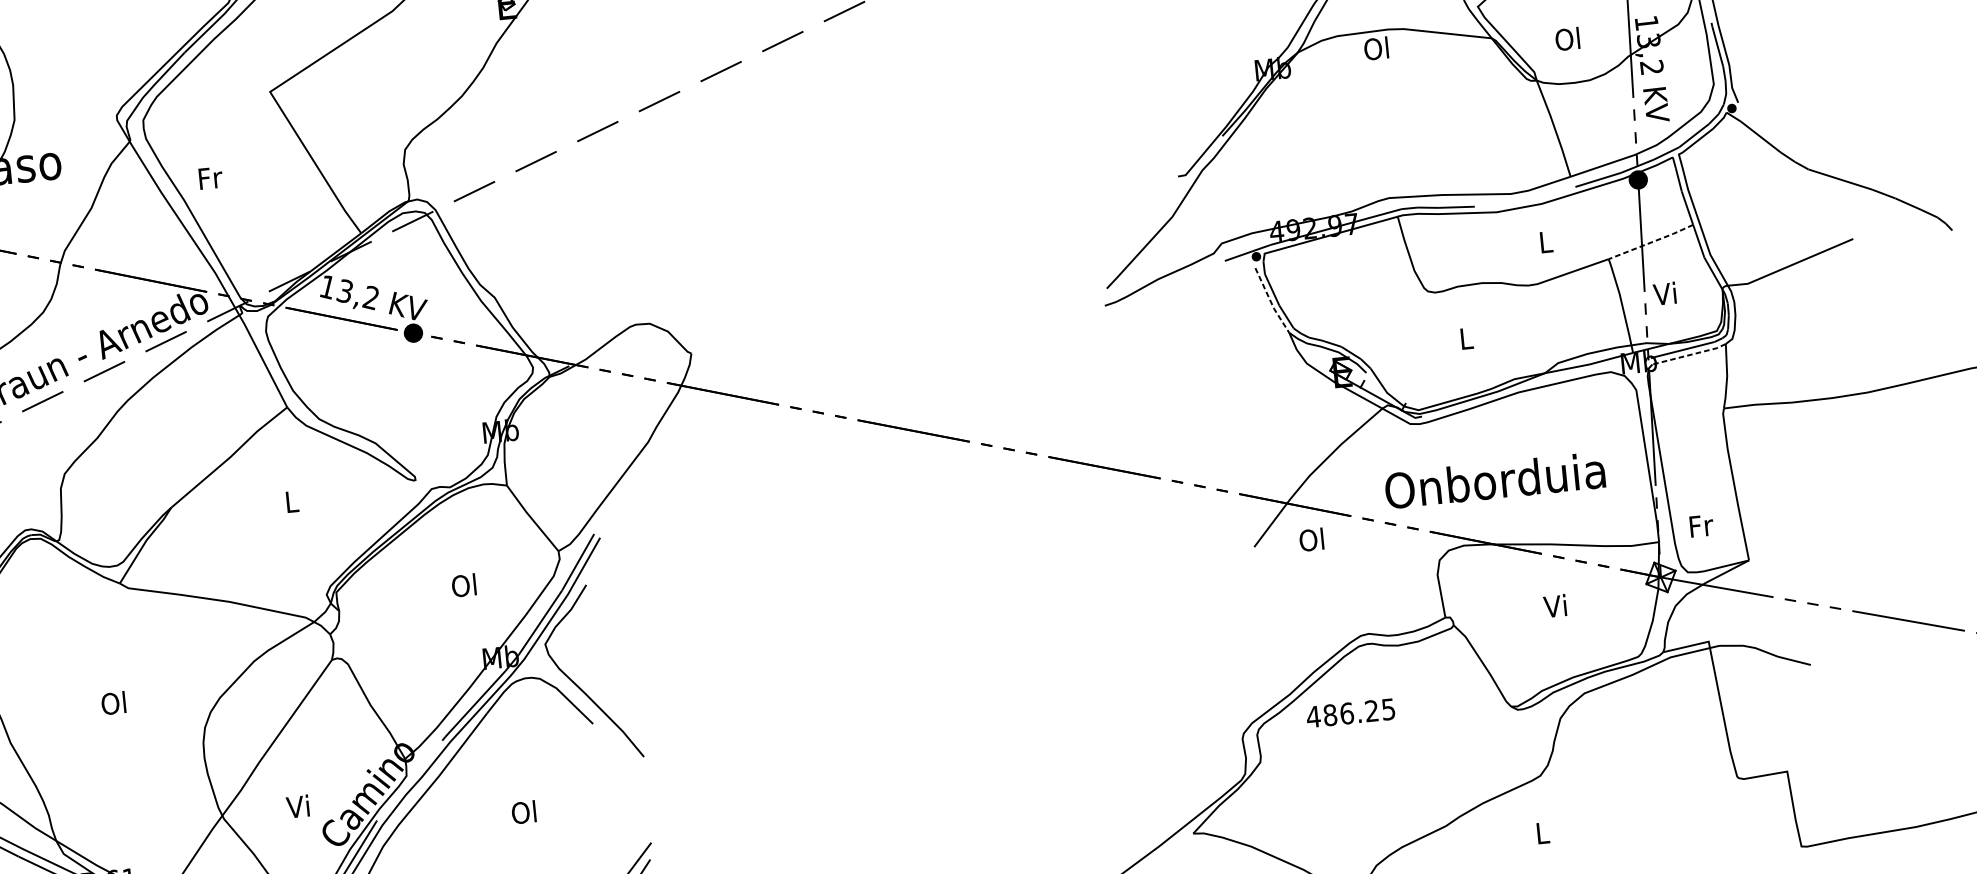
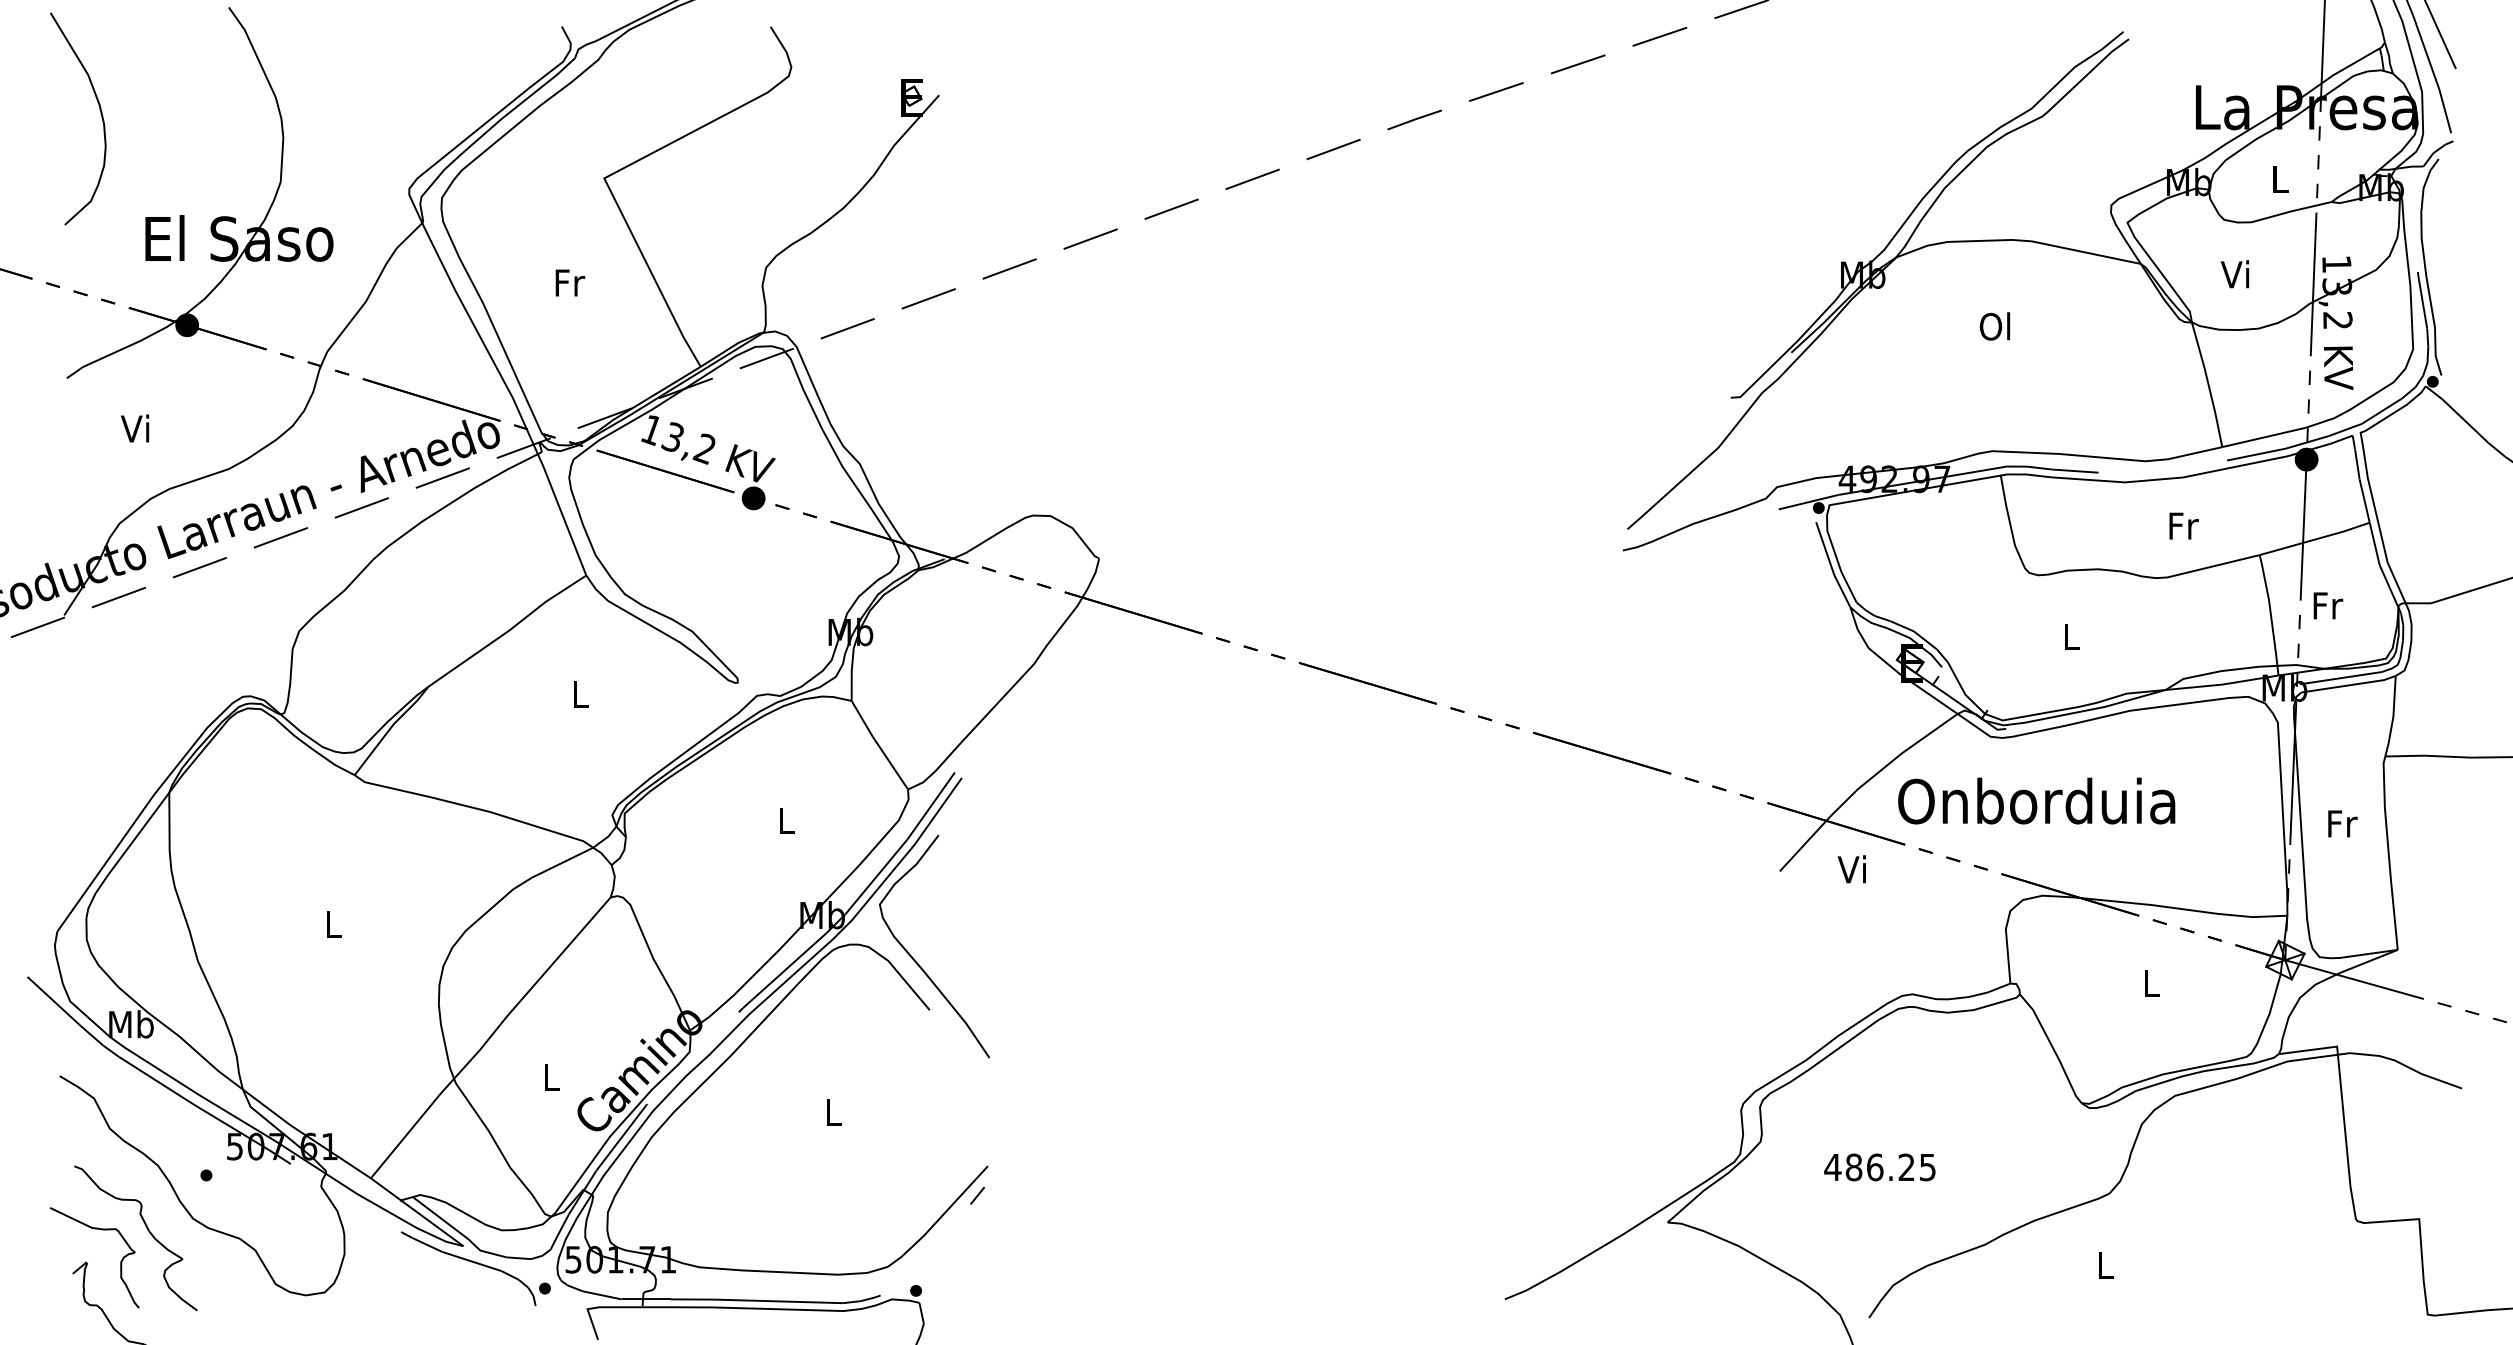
text: (1567, 39) -> (2235, 274), Ol -> Vi
text: (1375, 48) -> (1994, 326), moved
text: (210, 177) -> (570, 282), moved
text: (1546, 241) -> (2183, 525), L -> Fr
line: (1651, 242) -> (2315, 539), dashed -> solid
text: (1666, 293) -> (2327, 605), Vi -> Fr
line: (1270, 301) -> (1831, 565), dashed -> solid
line: (1690, 355) -> (2349, 685), dashed -> solid
text: (1494, 480) -> (2036, 800), moved
text: (1701, 525) -> (2342, 823), moved
text: (1311, 539) -> (1852, 869), Ol -> Vi
text: (464, 585) -> (785, 820), Ol -> L
text: (1555, 605) -> (2149, 982), Vi -> L
text: (113, 703) -> (331, 924), Ol -> L
text: (1350, 713) -> (1879, 1167), moved
text: (297, 806) -> (549, 1076), Vi -> L
text: (524, 812) -> (832, 1112), Ol -> L

